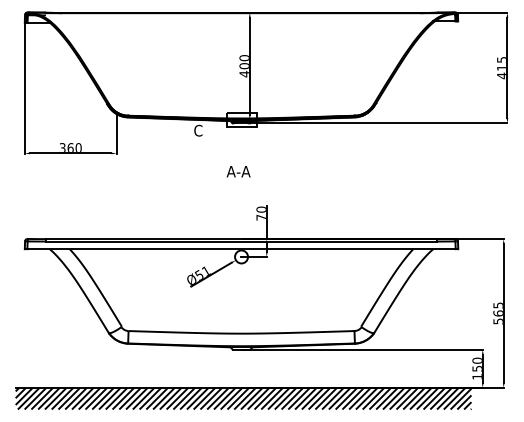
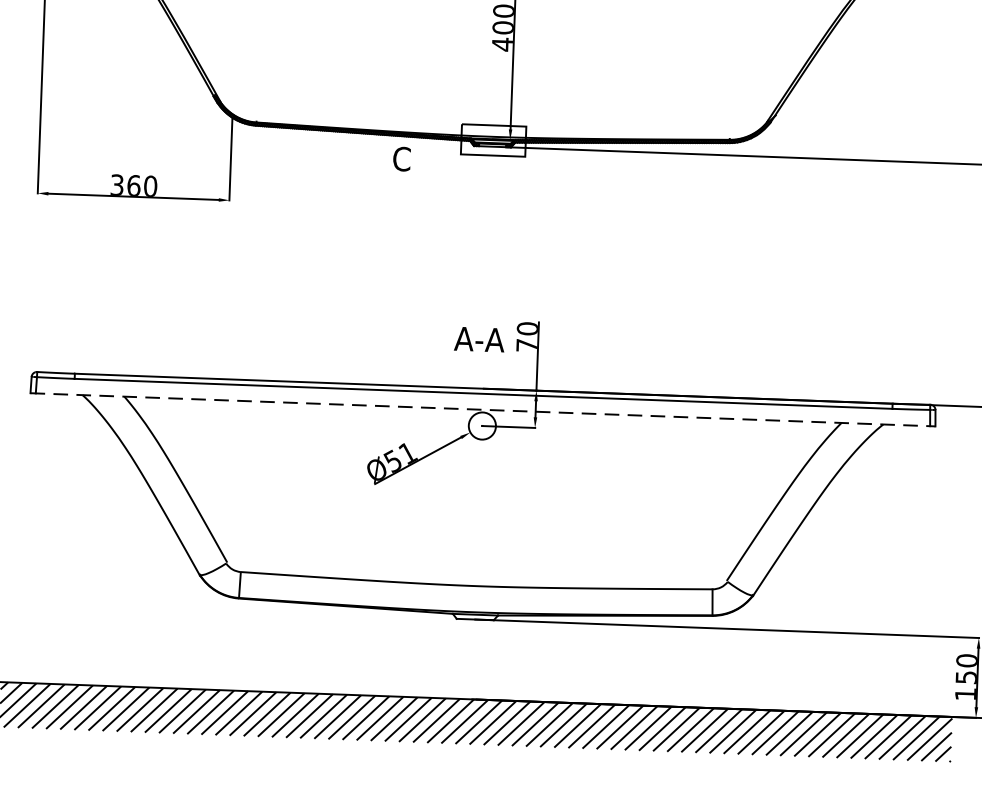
text: (238, 171) -> (479, 339), moved
line: (241, 249) -> (482, 410), solid -> dashed

